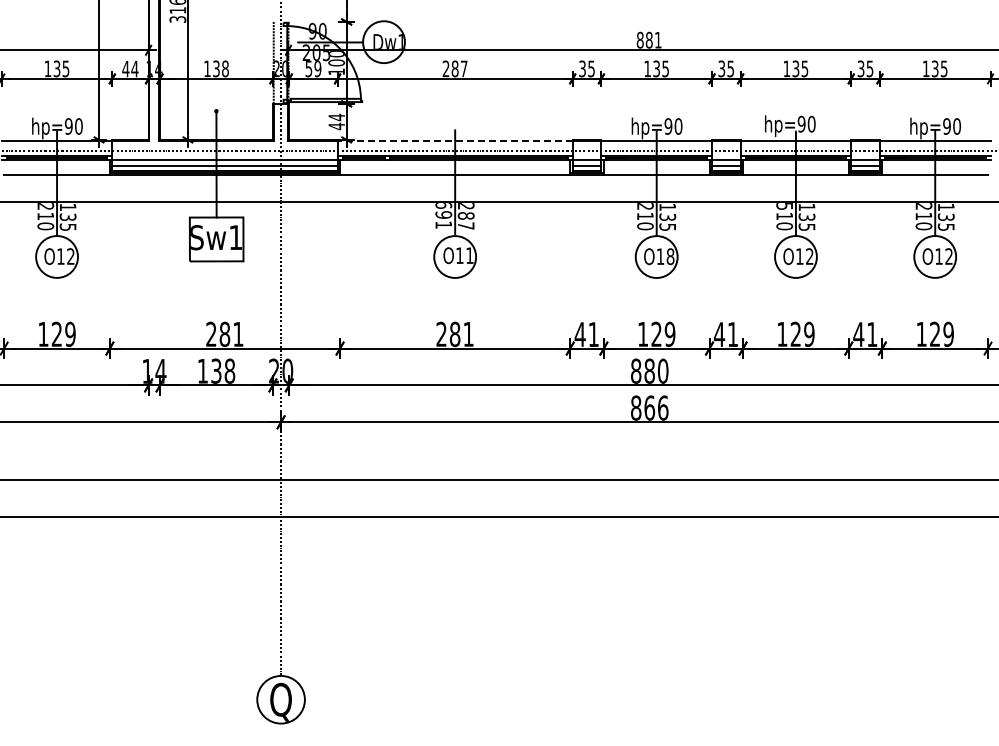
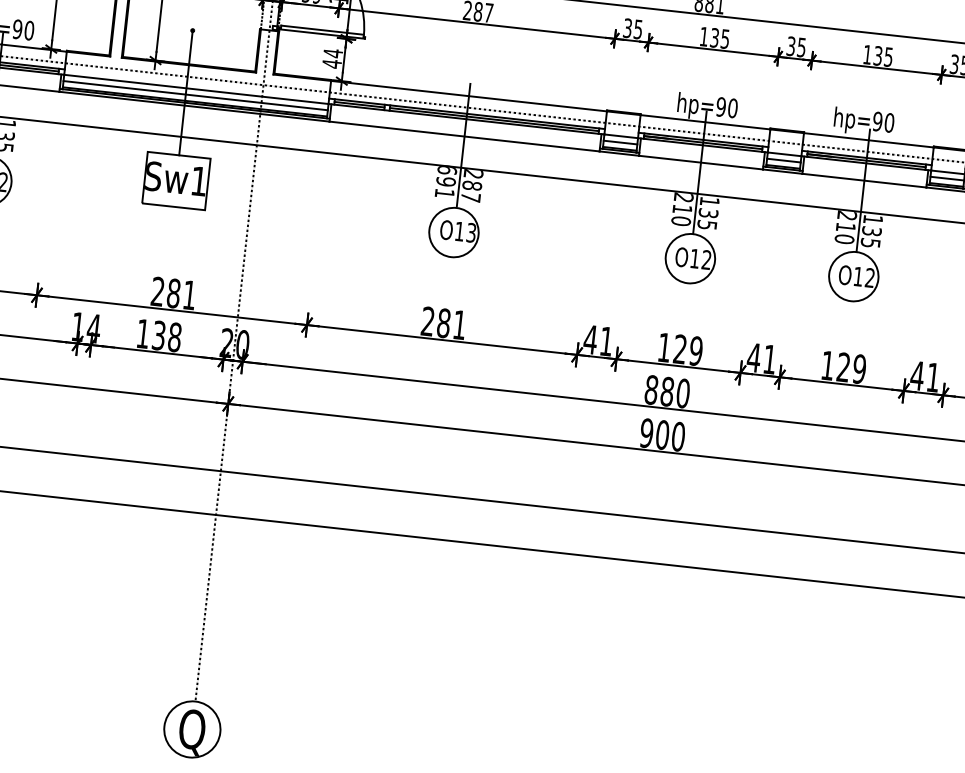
line: (455, 140) -> (469, 95), dashed -> solid
text: (784, 206) -> (846, 215), 510 -> 210
text: (469, 255) -> (470, 232), O11 -> O13
text: (670, 256) -> (706, 259), O18 -> O12
text: (649, 407) -> (662, 434), 866 -> 900

